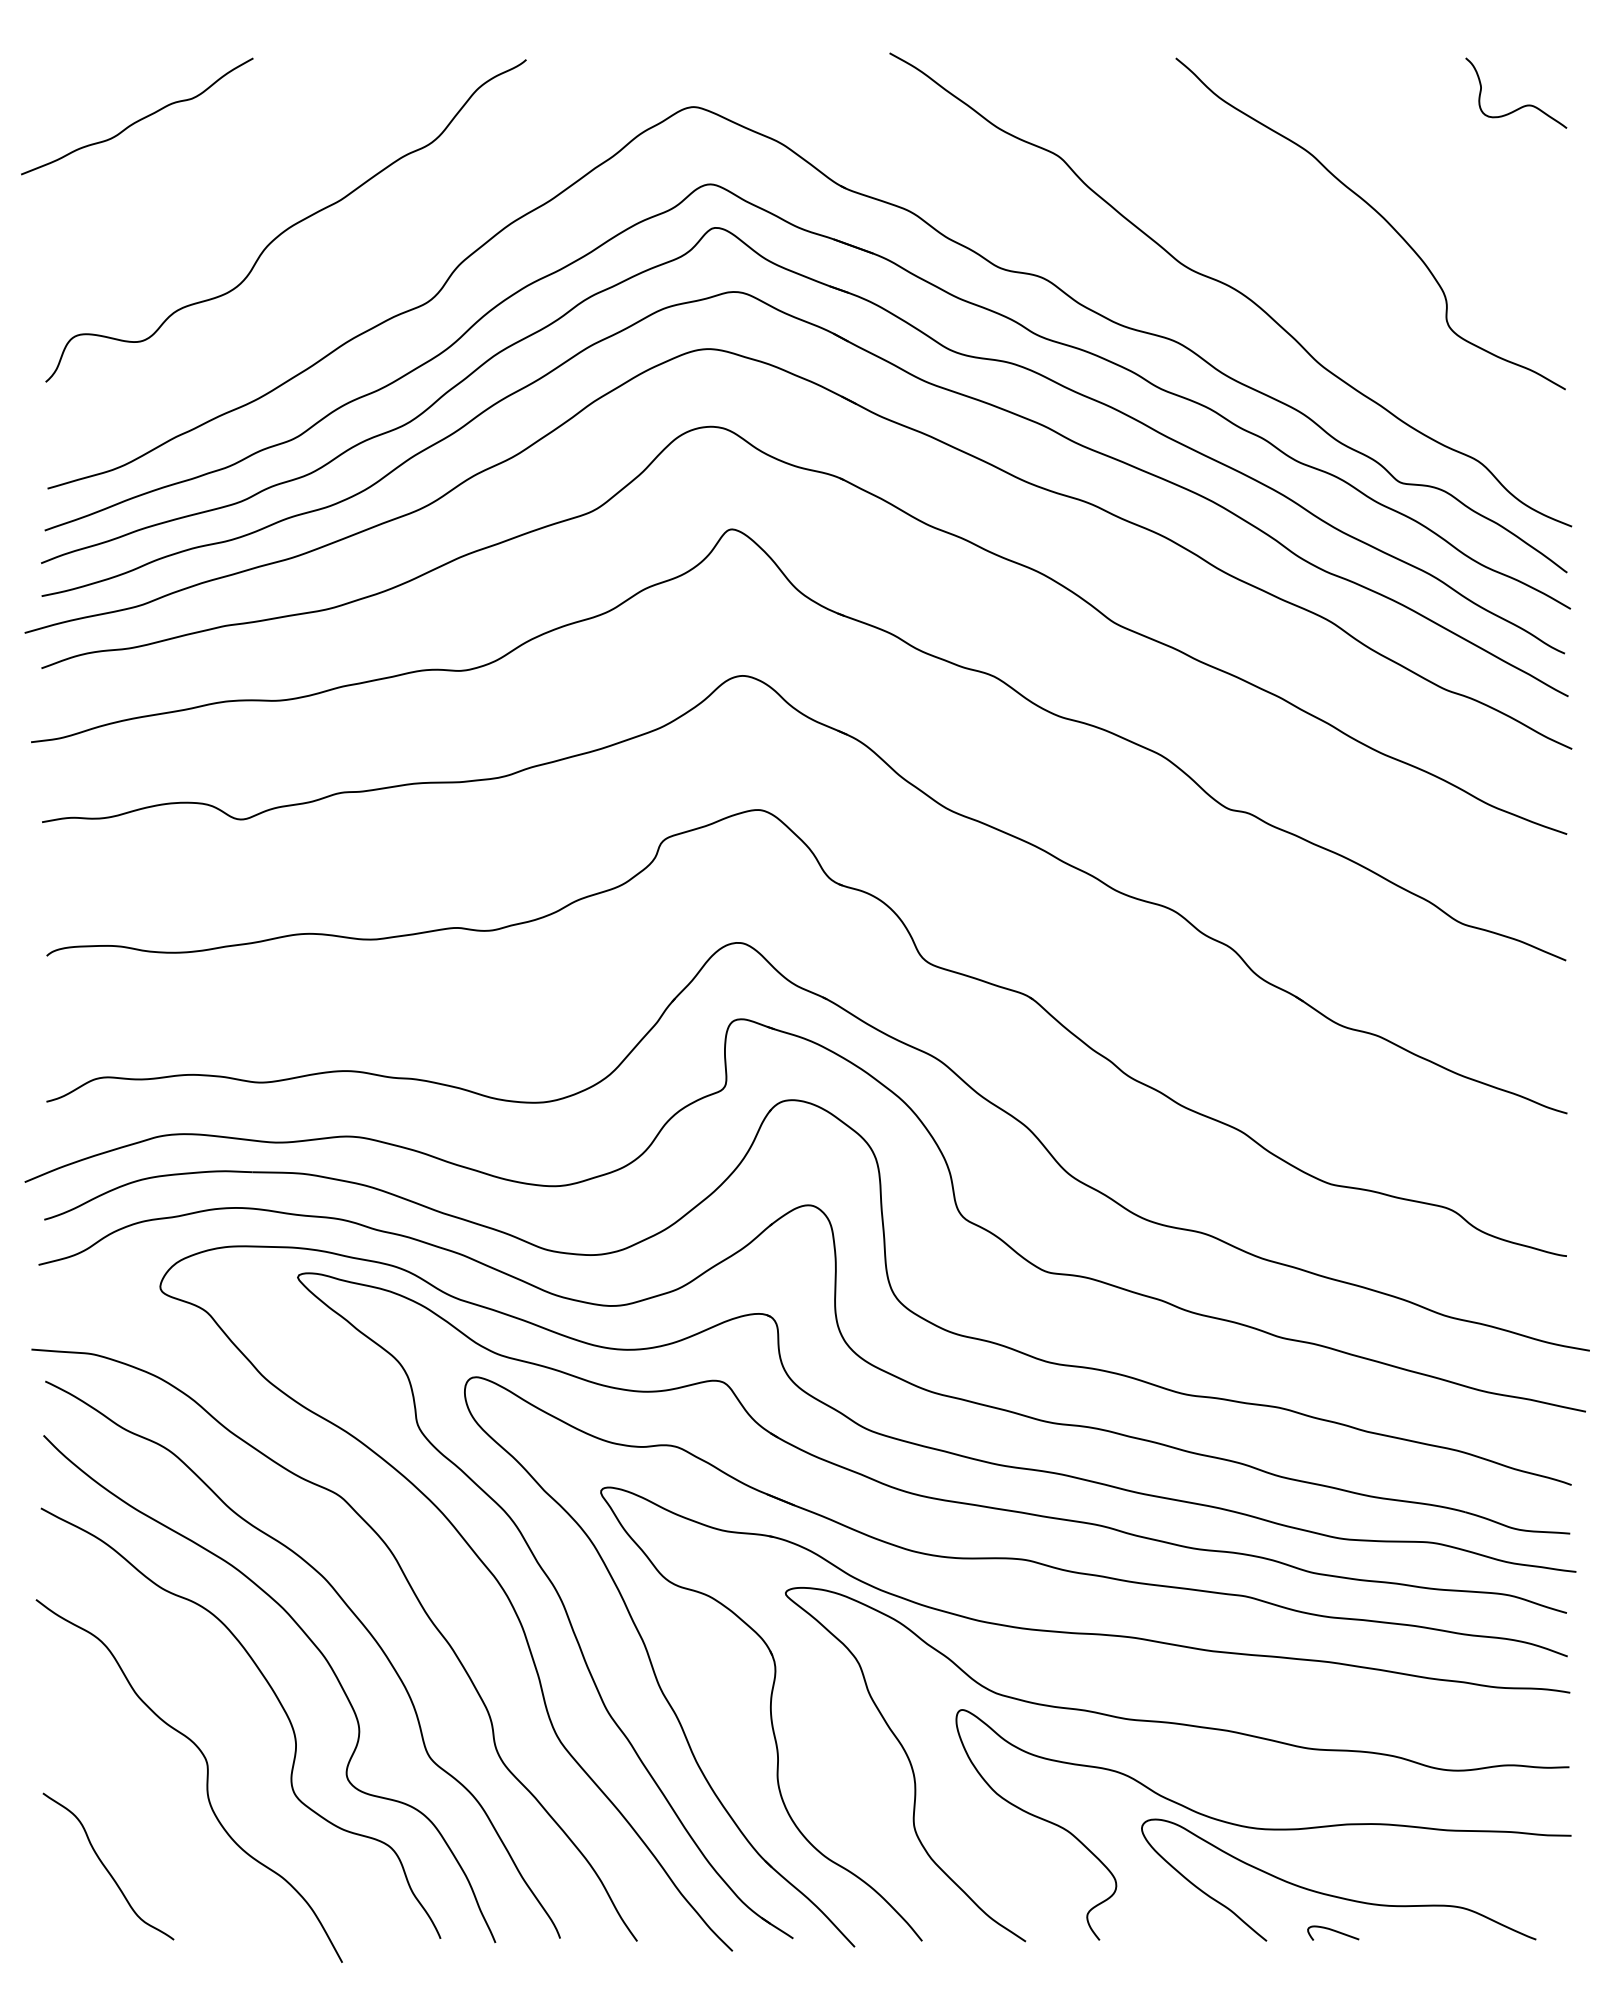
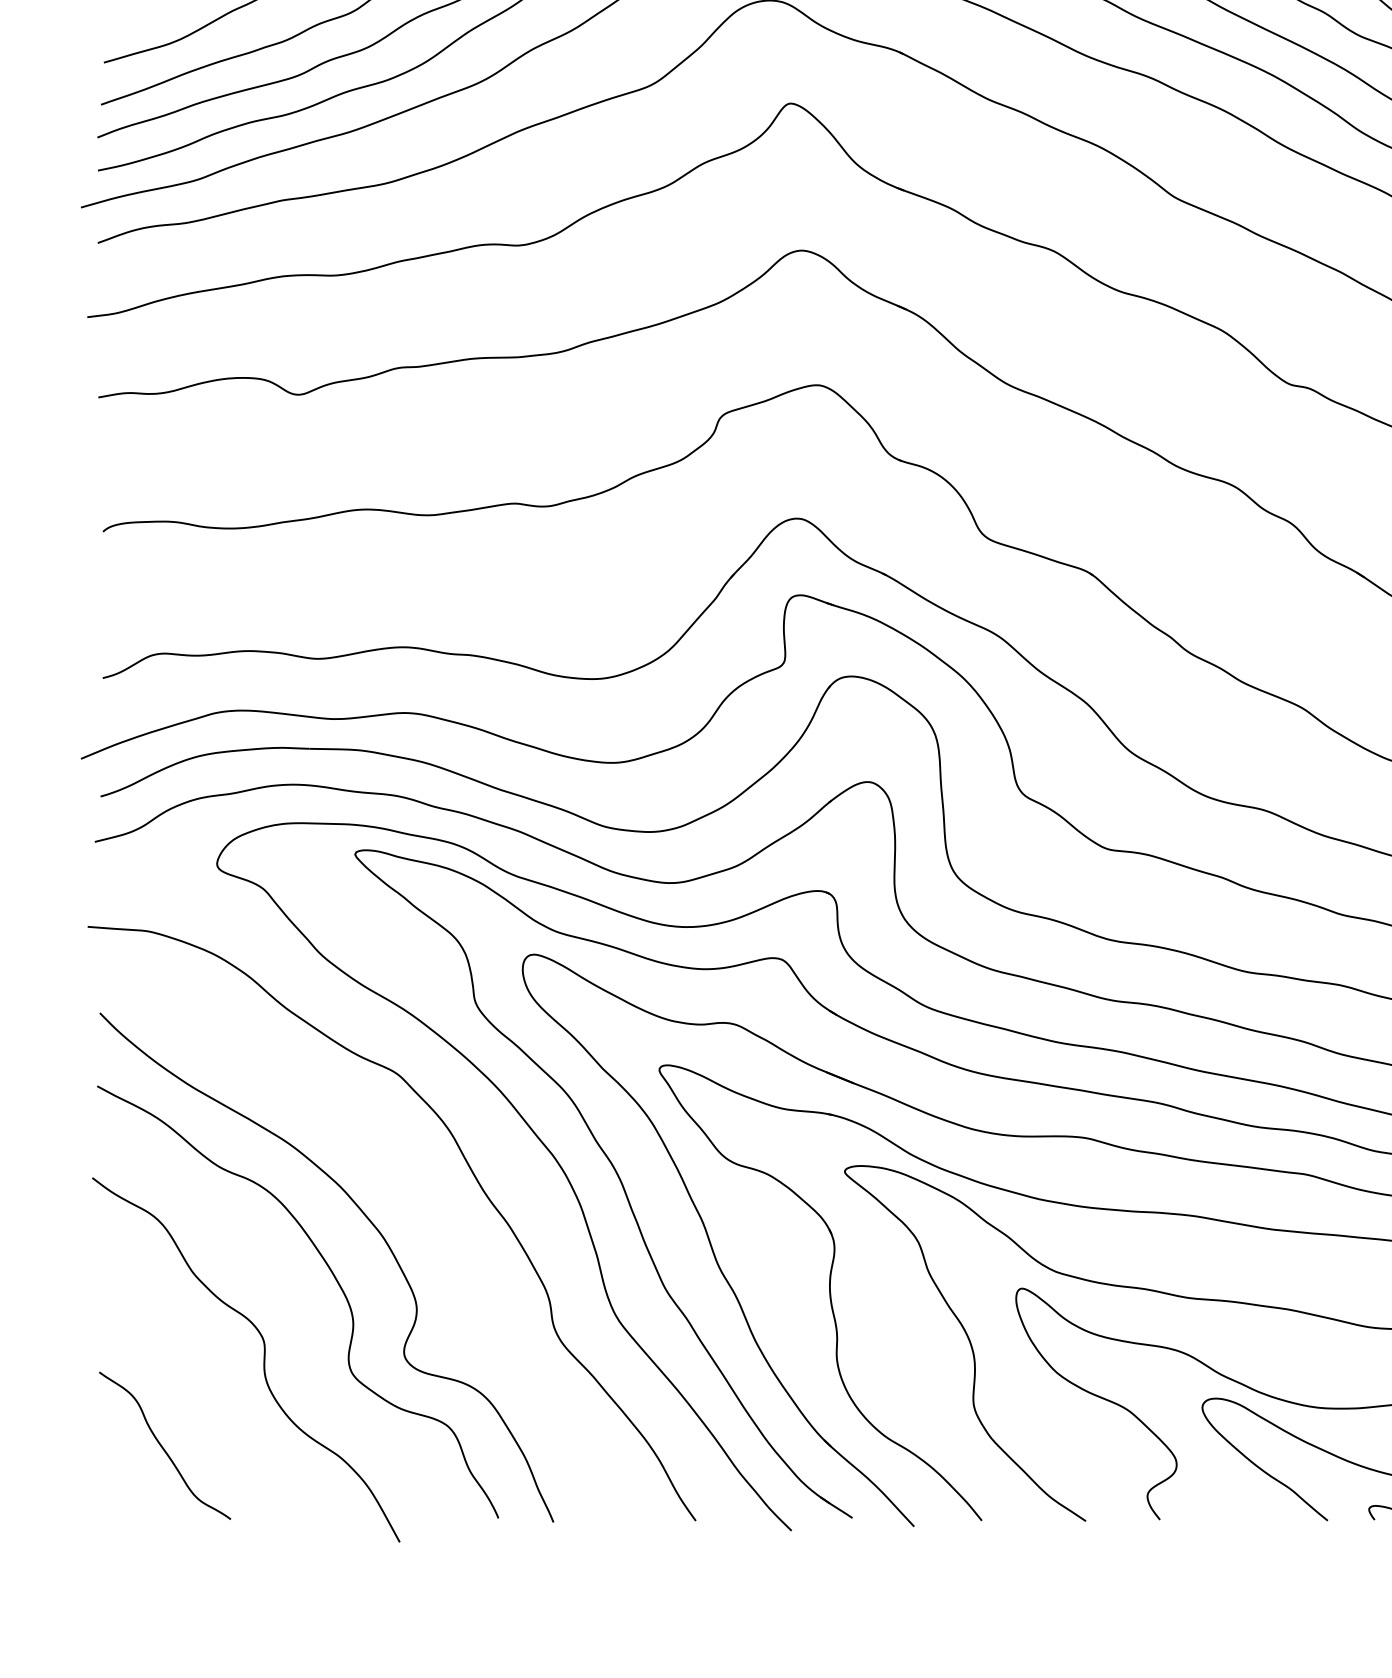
curve: (355, 1617) -> (412, 1195), removed

